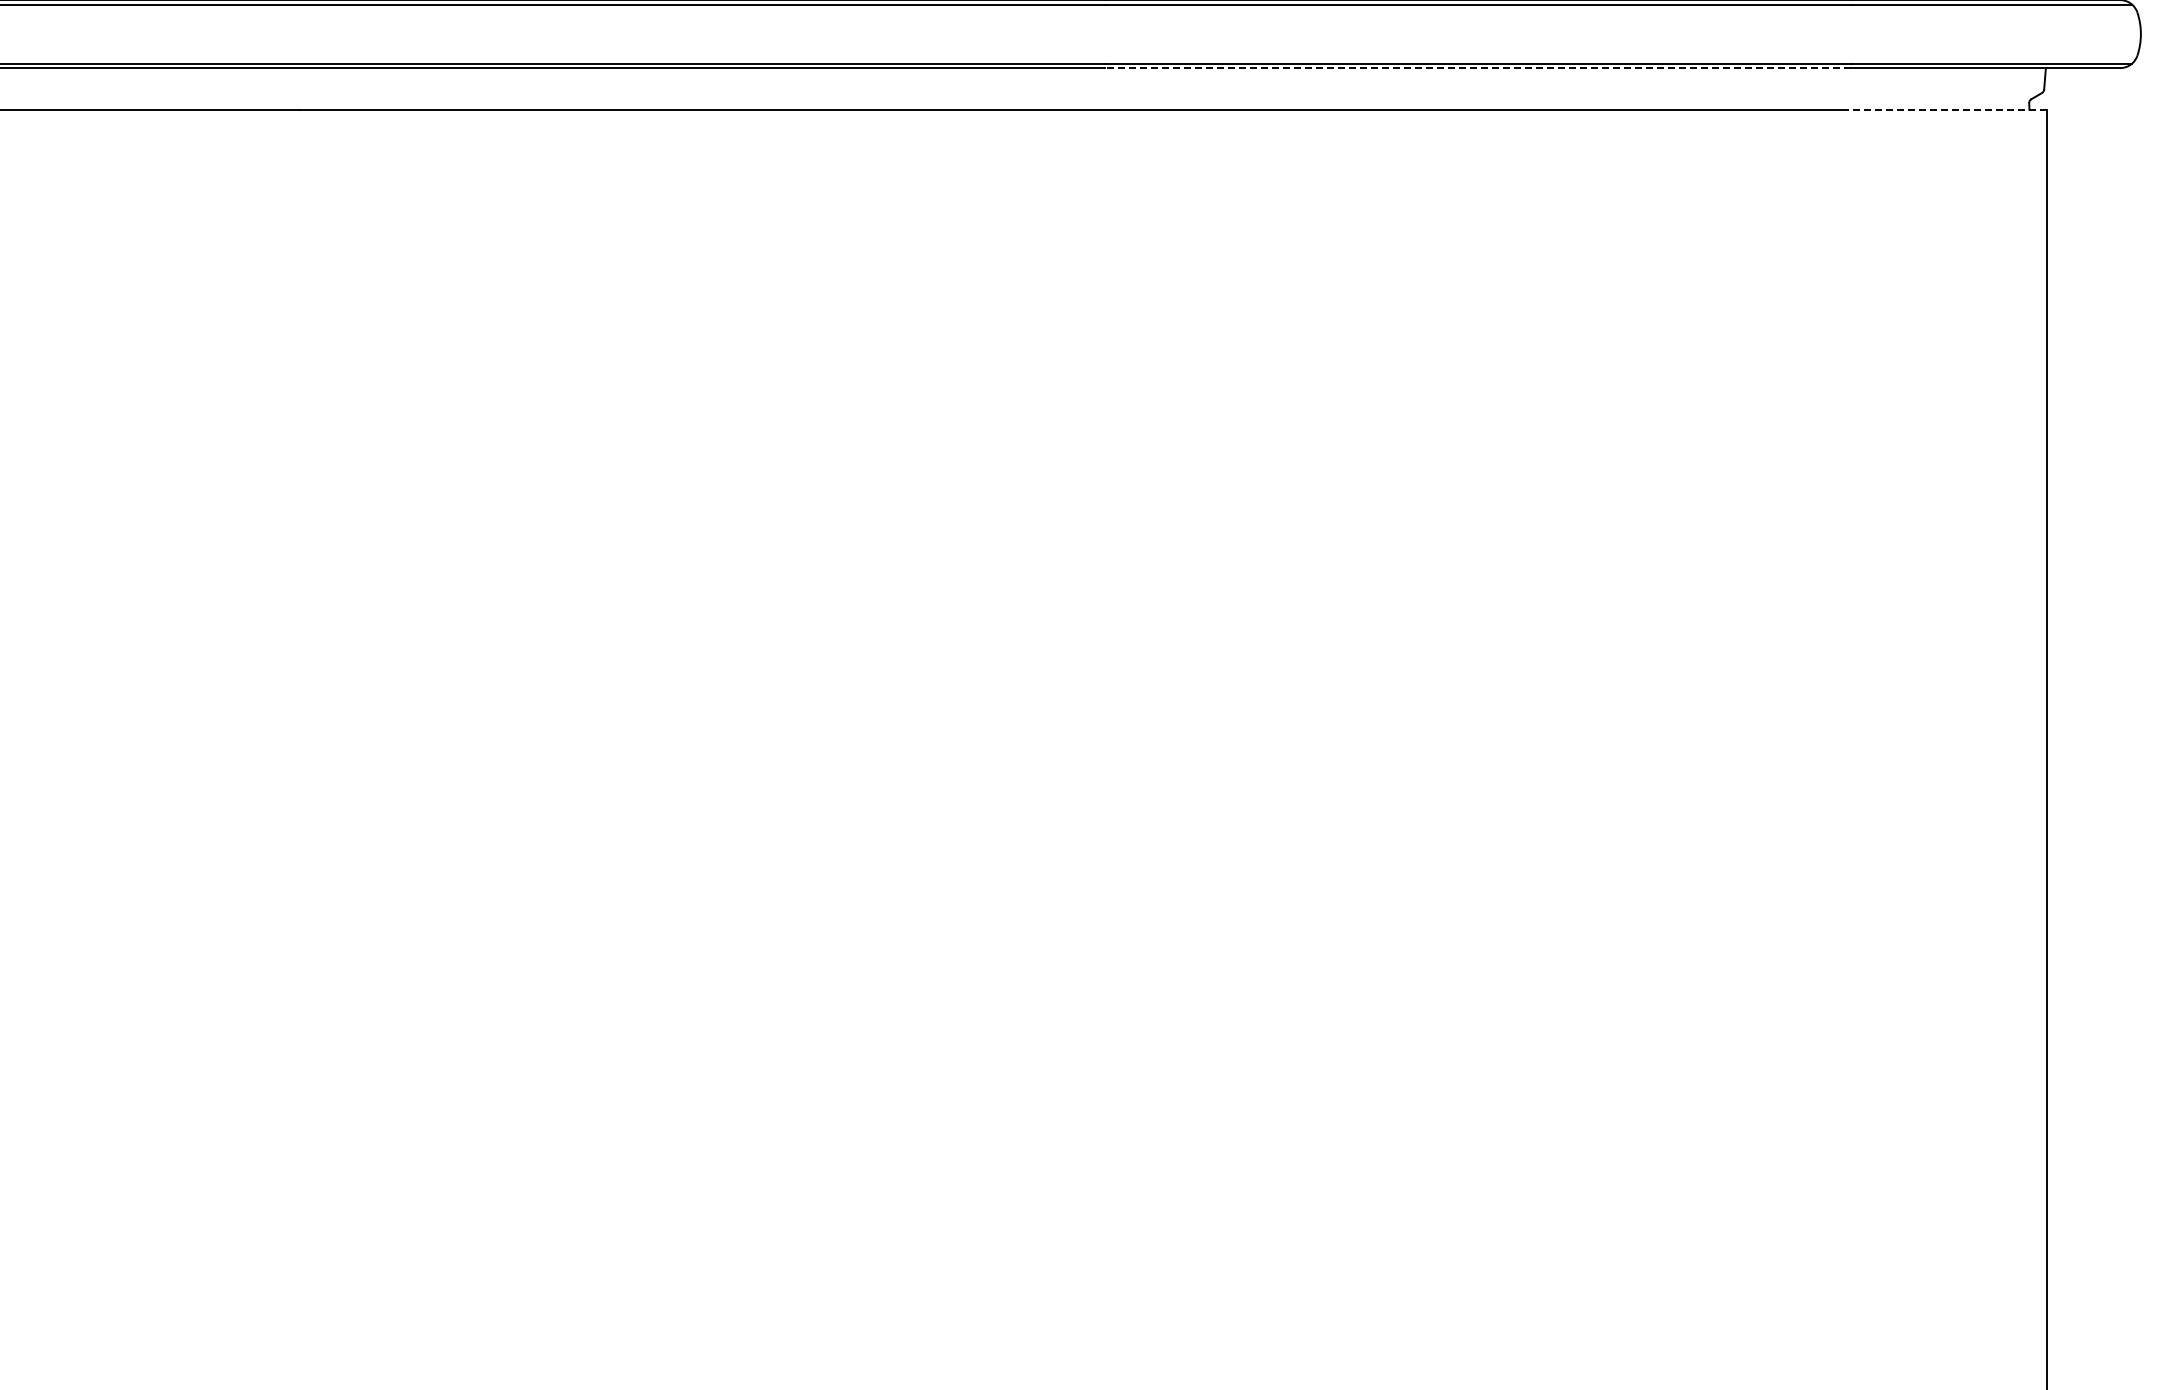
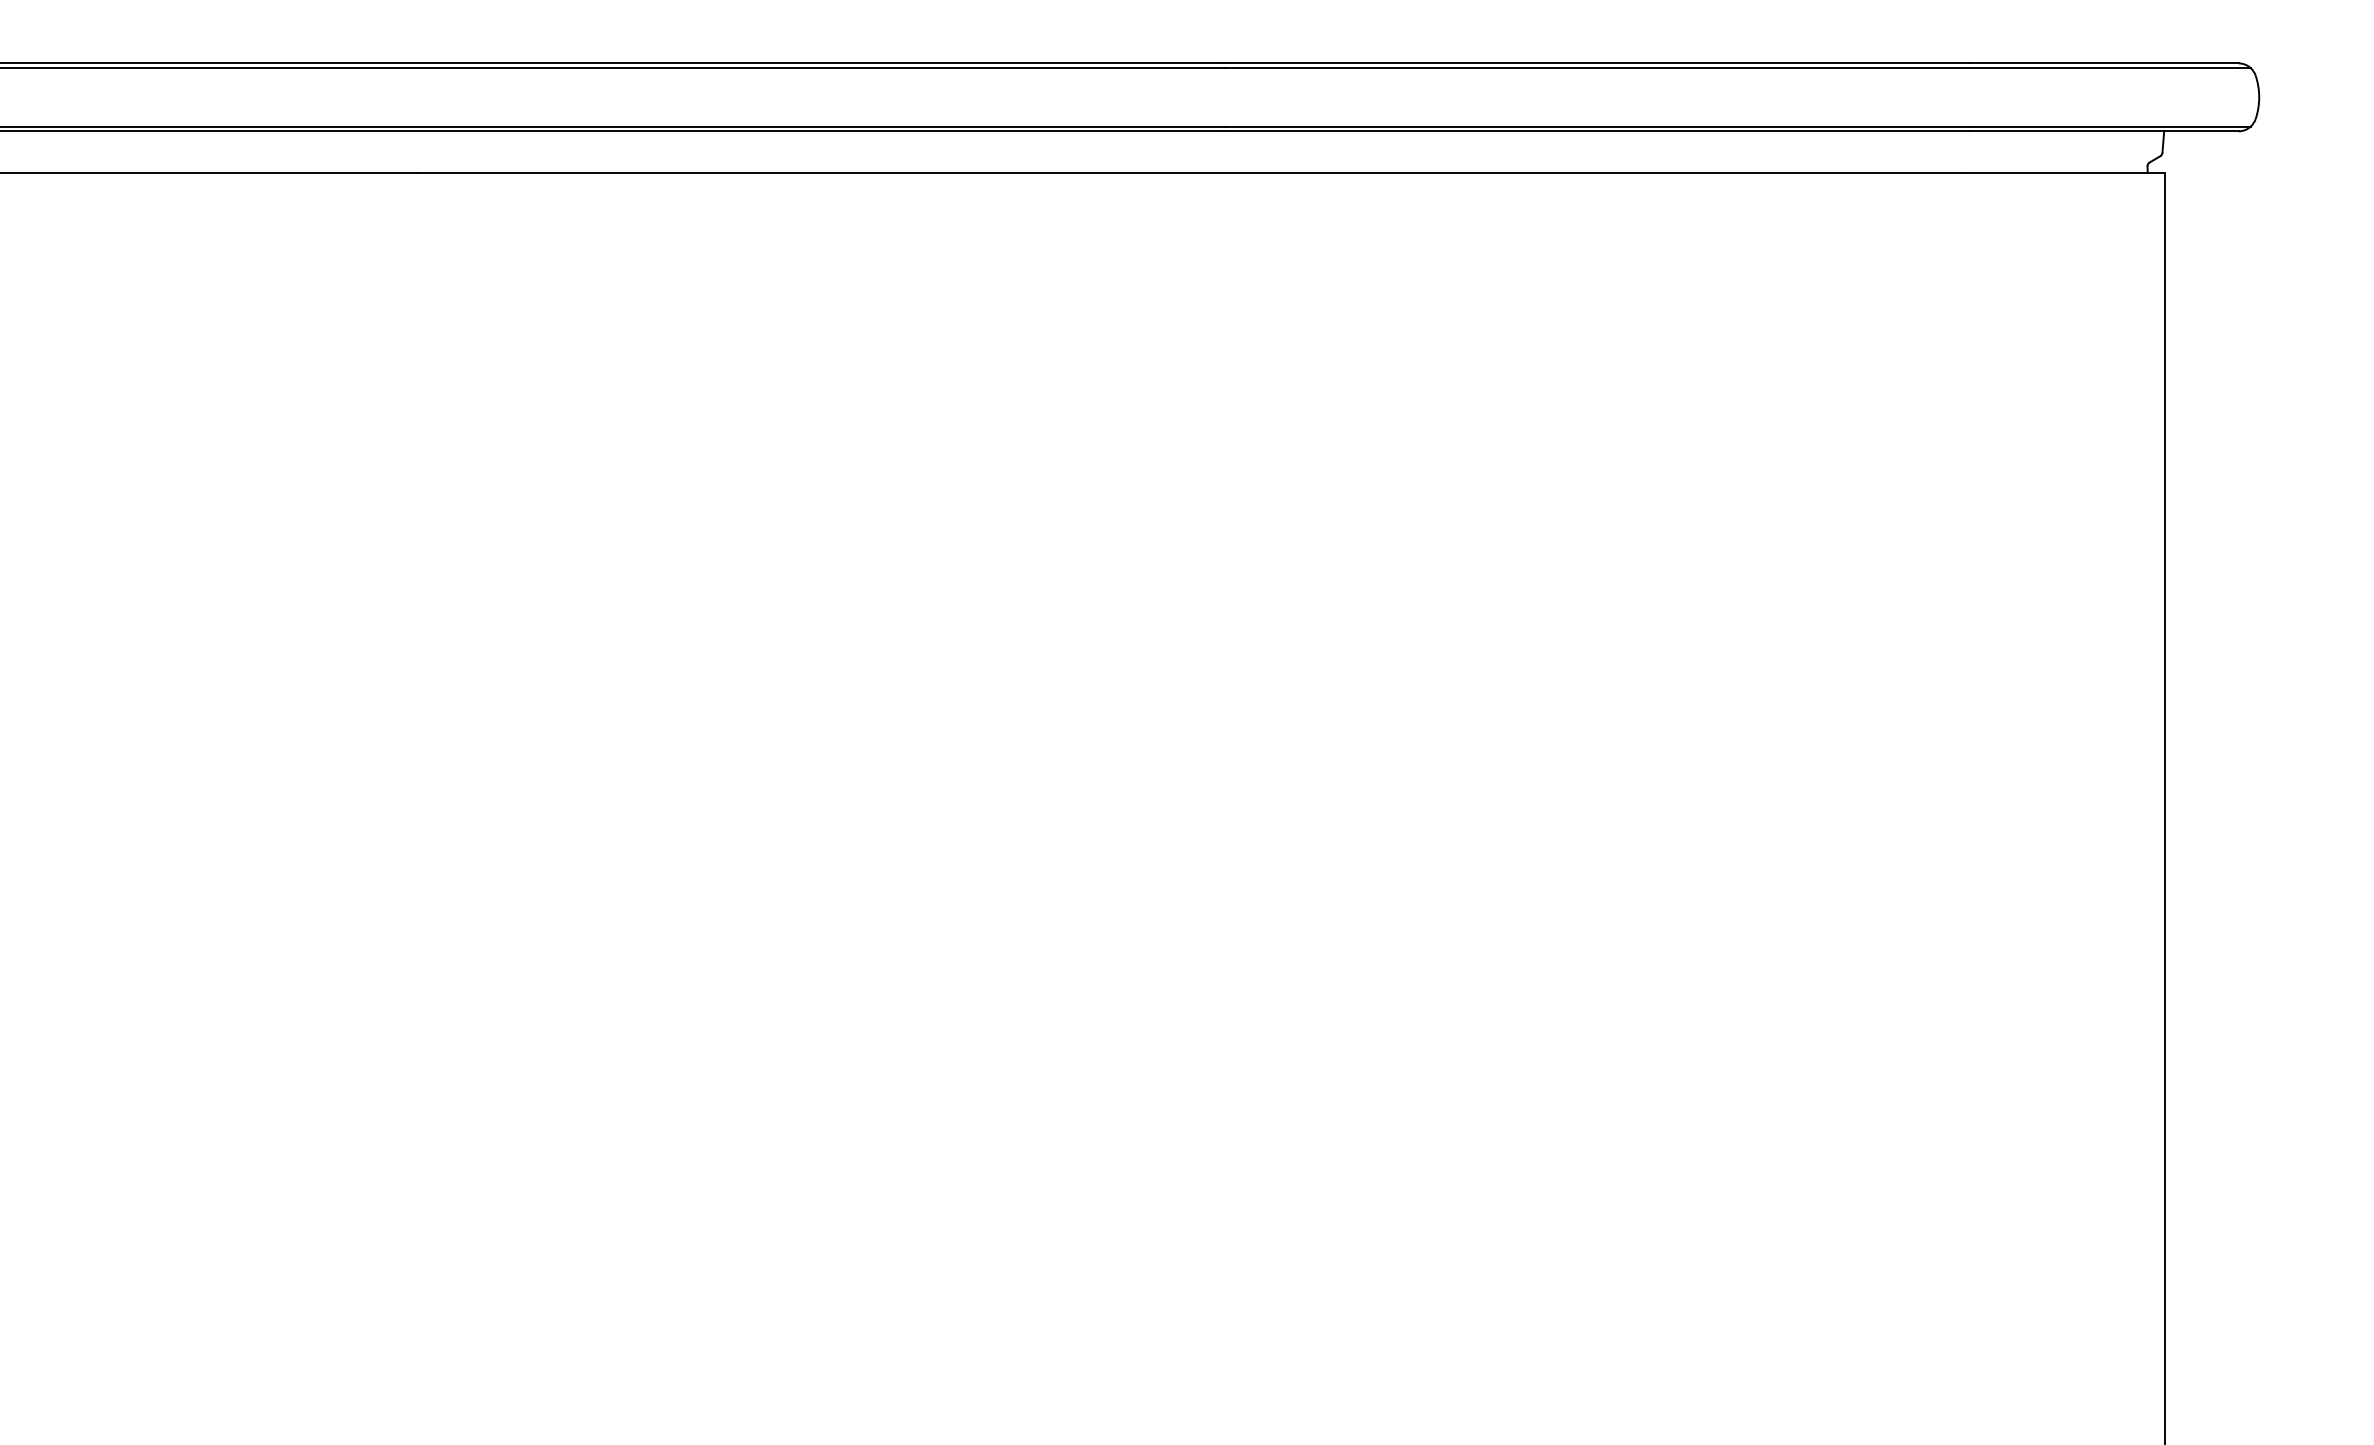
line: (1478, 68) -> (1596, 131), dashed -> solid
line: (1945, 110) -> (2063, 173), dashed -> solid

